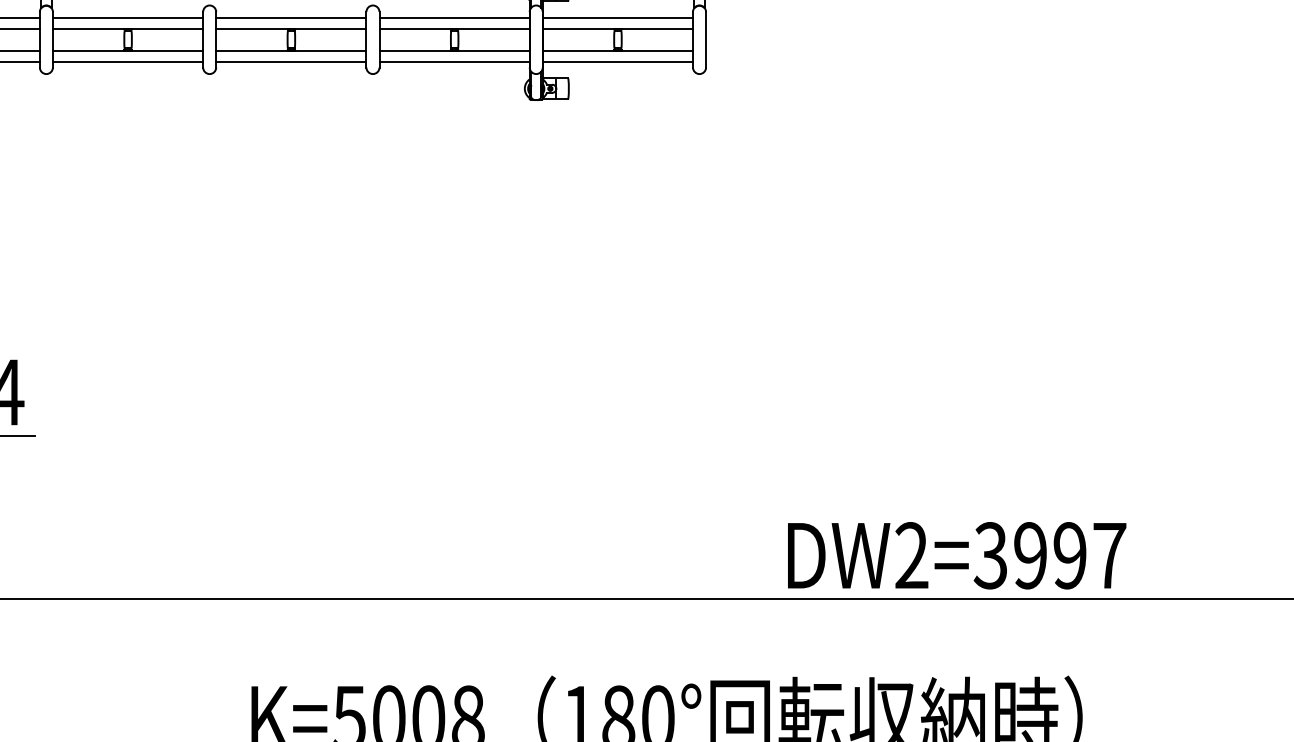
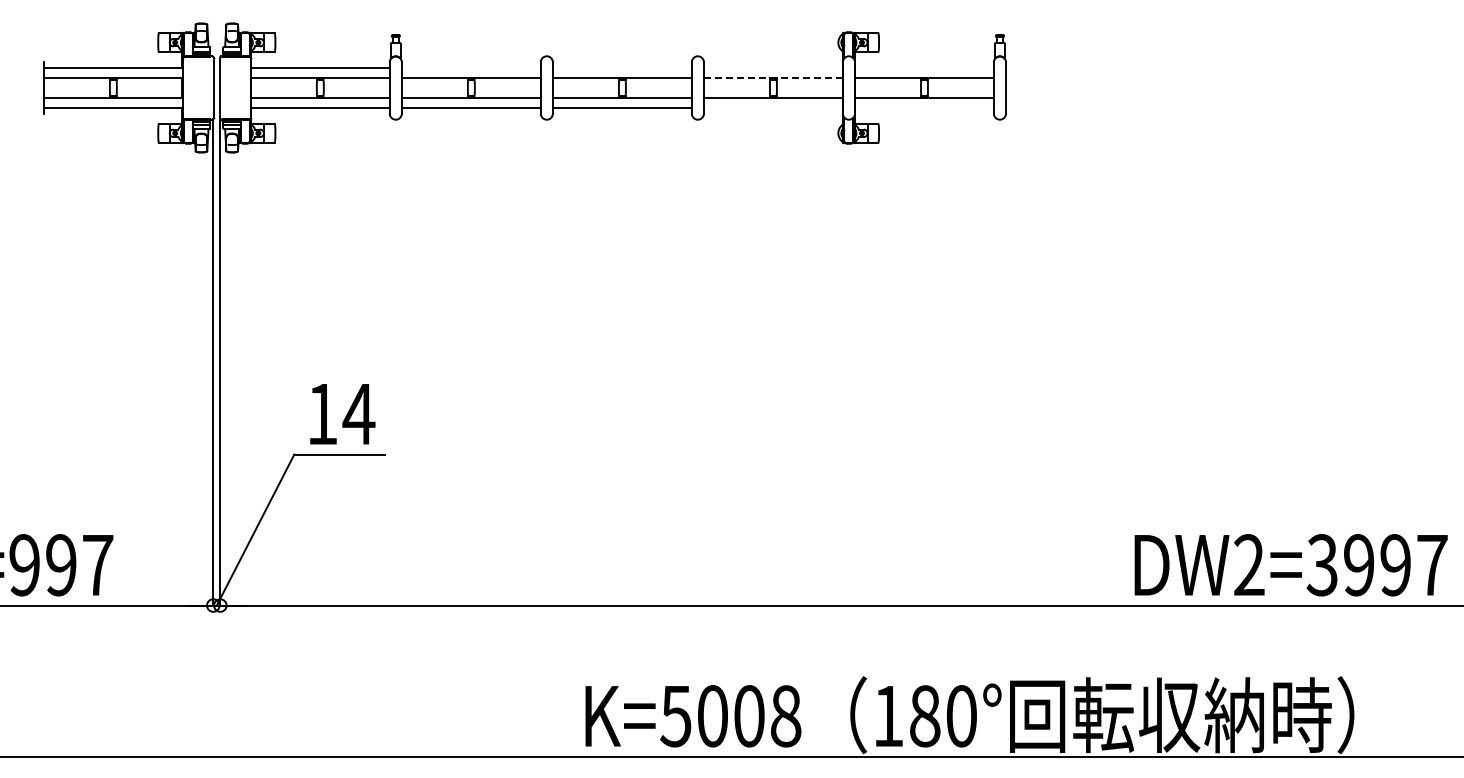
line: (127, 17) -> (470, 67), removed
line: (290, 17) -> (621, 67), removed
line: (453, 17) -> (772, 67), removed
line: (616, 17) -> (923, 67), removed
line: (454, 28) -> (773, 77), solid -> dashed
line: (453, 61) -> (772, 108), removed
line: (616, 61) -> (923, 108), removed
text: (956, 556) -> (1290, 565), moved

